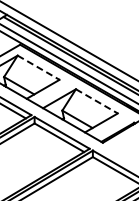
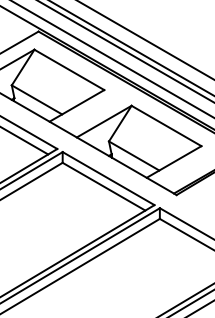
line: (39, 67) -> (70, 69), dashed -> solid
line: (97, 101) -> (167, 126), dashed -> solid

